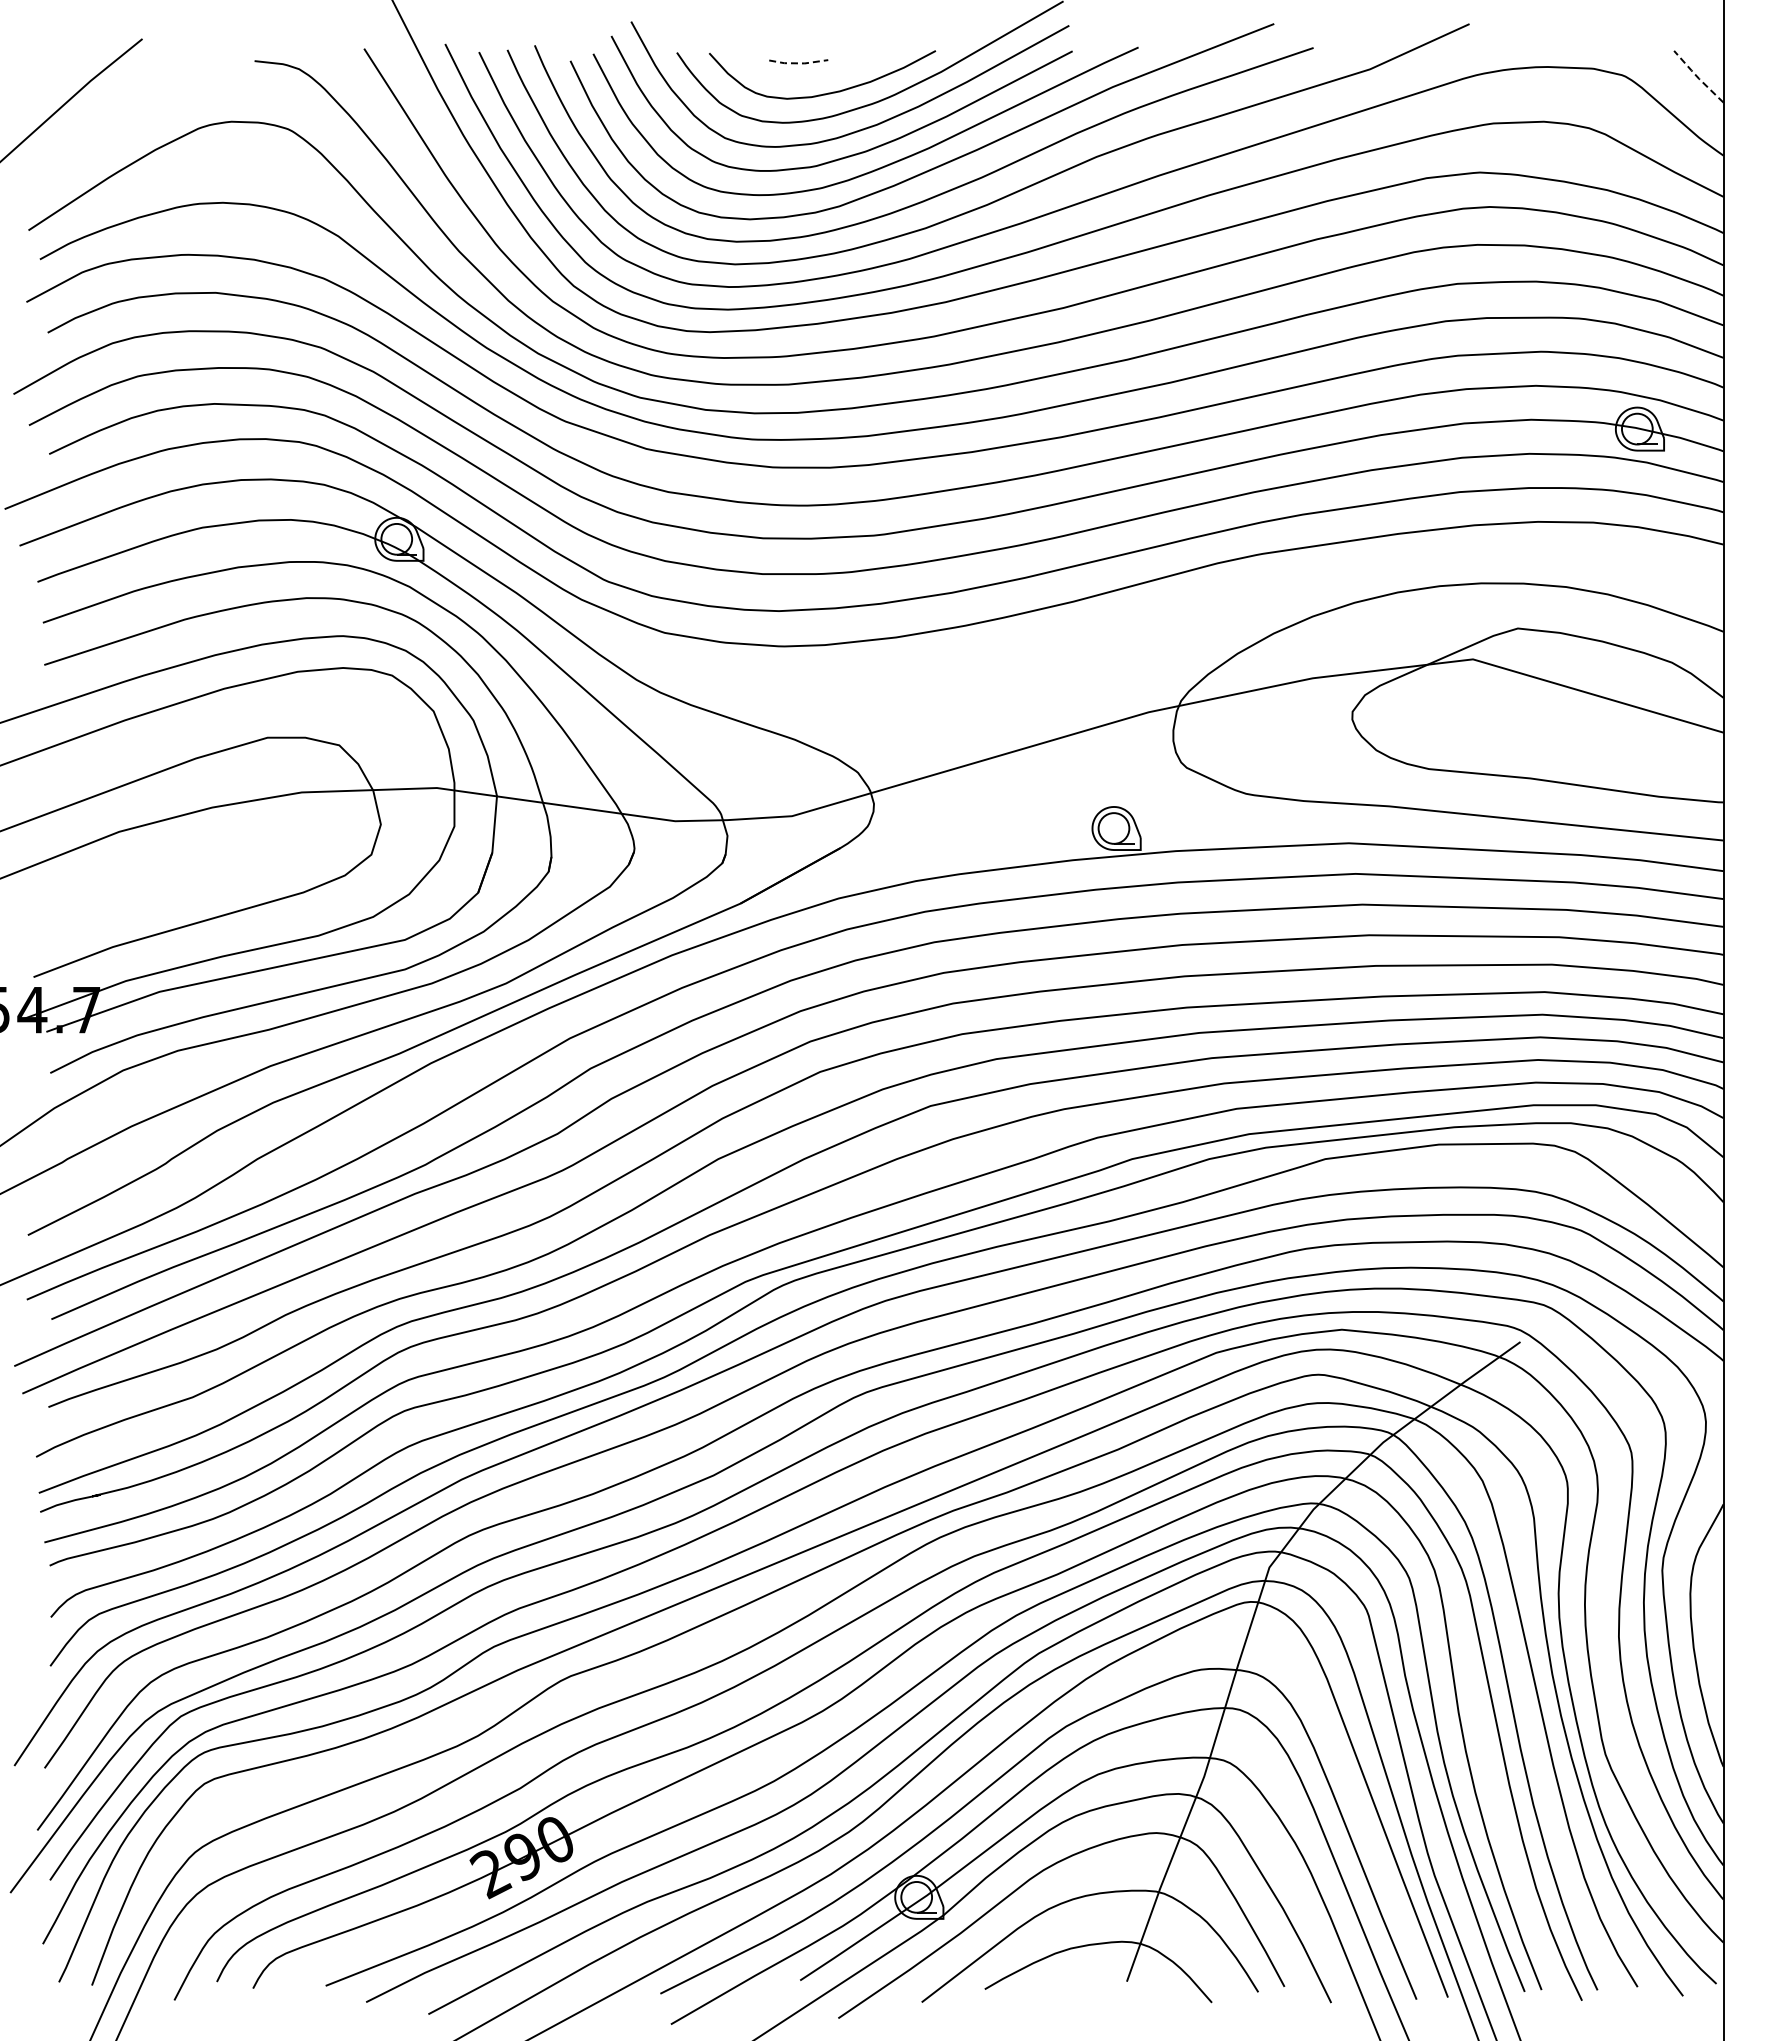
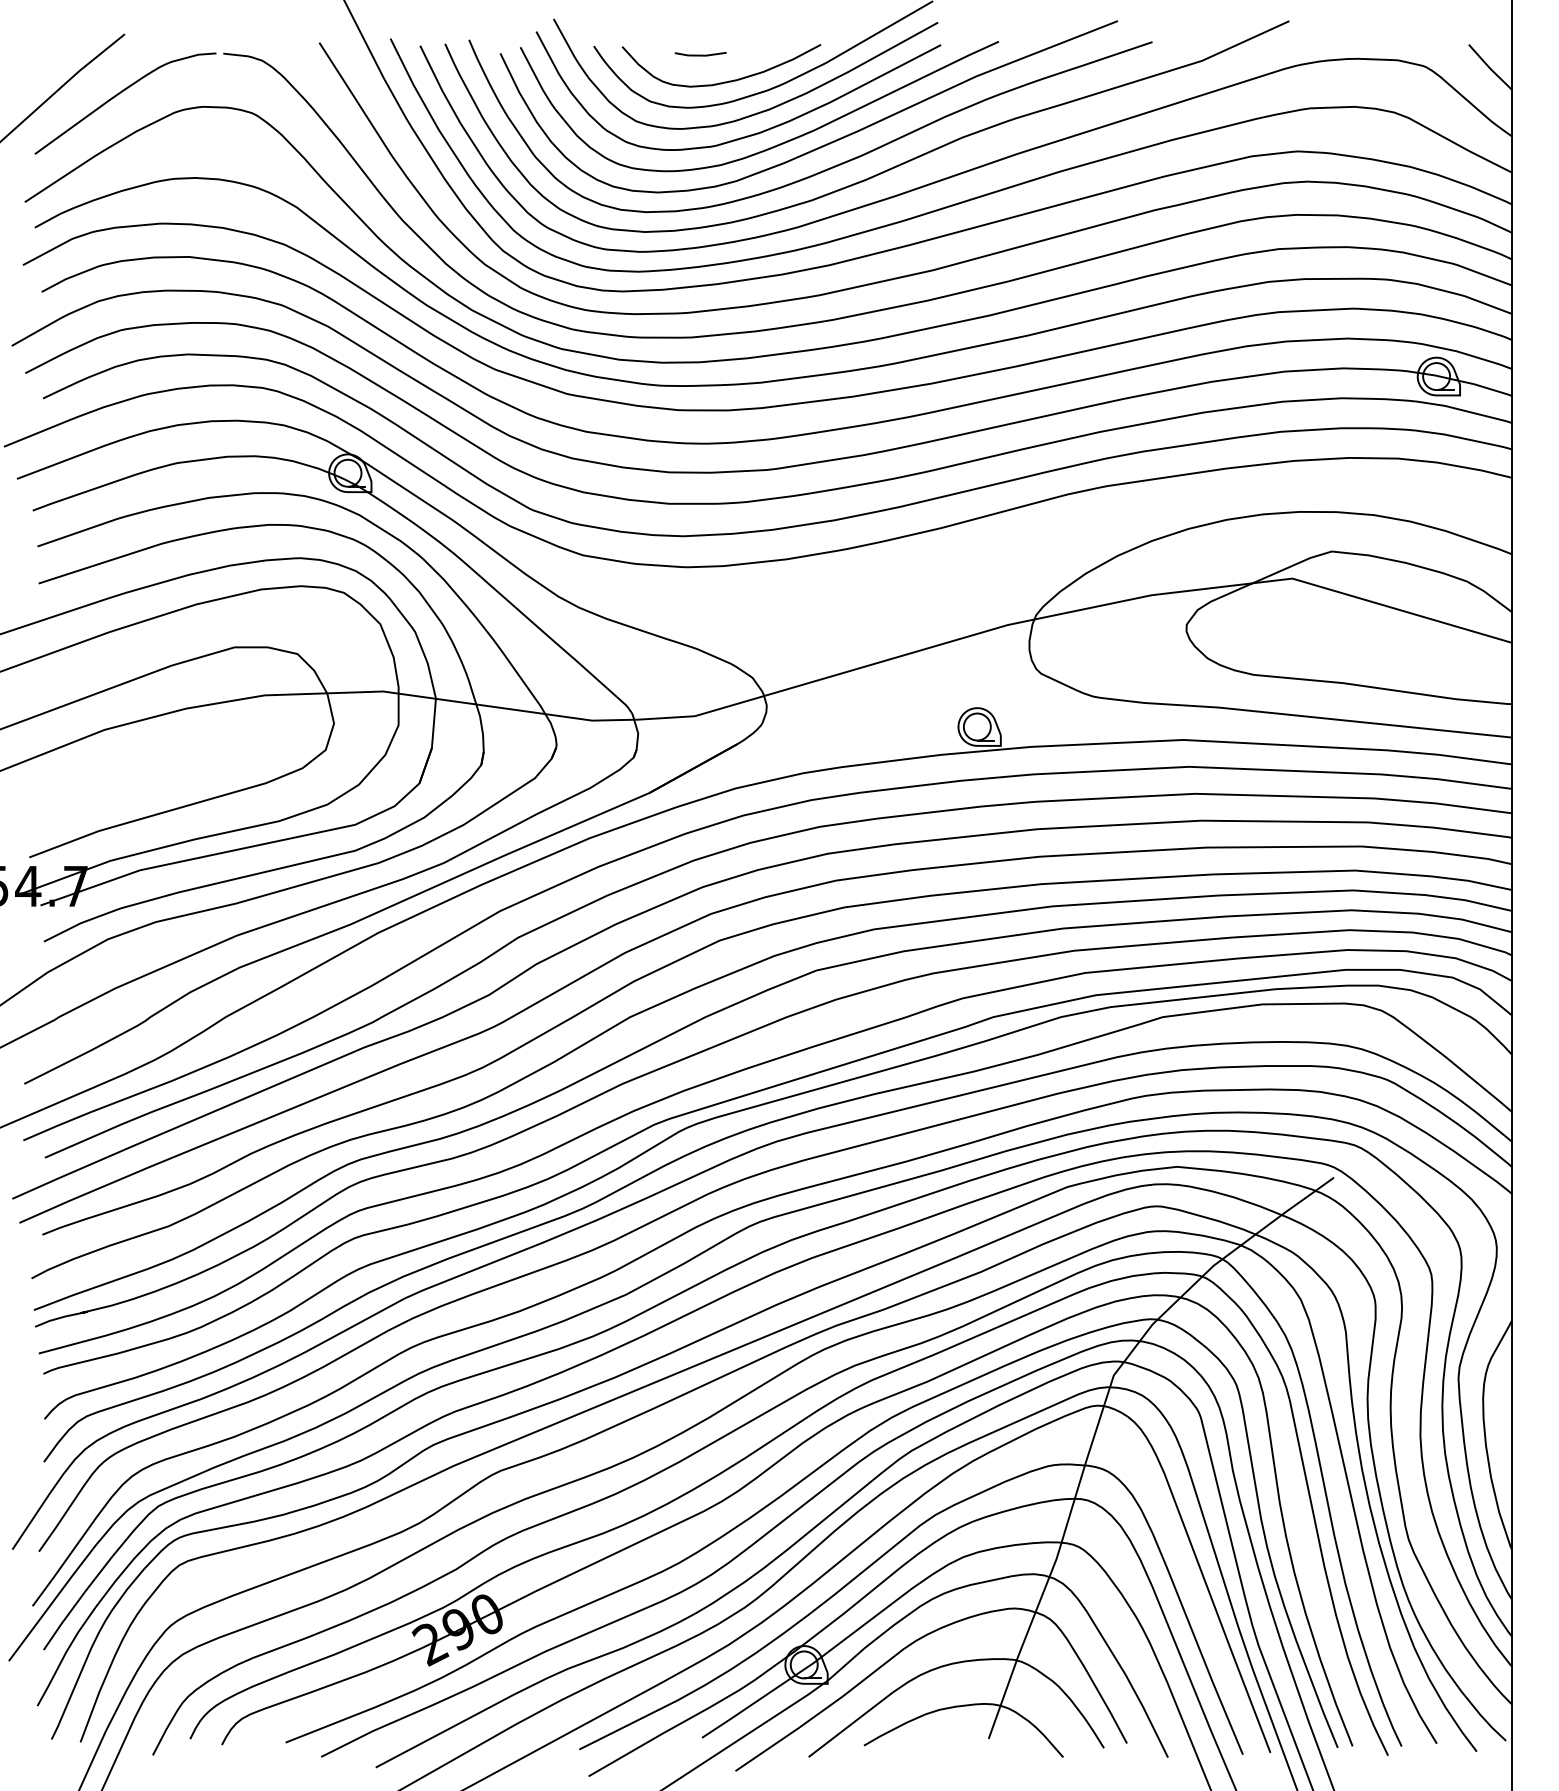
line: (799, 63) -> (701, 55), dashed -> solid
line: (1697, 77) -> (1489, 68), dashed -> solid
curve: (135, 108) -> (118, 95), added

